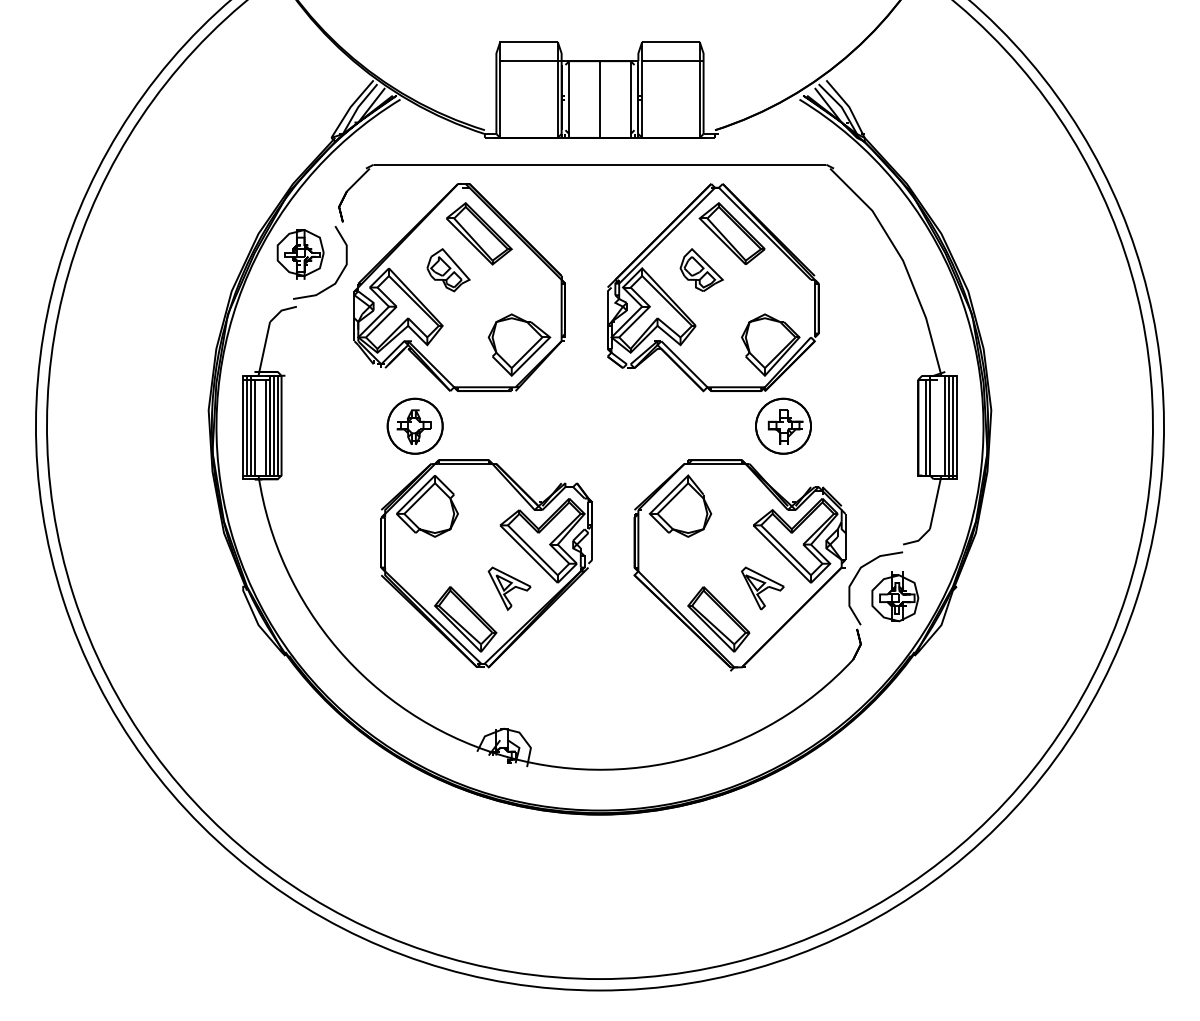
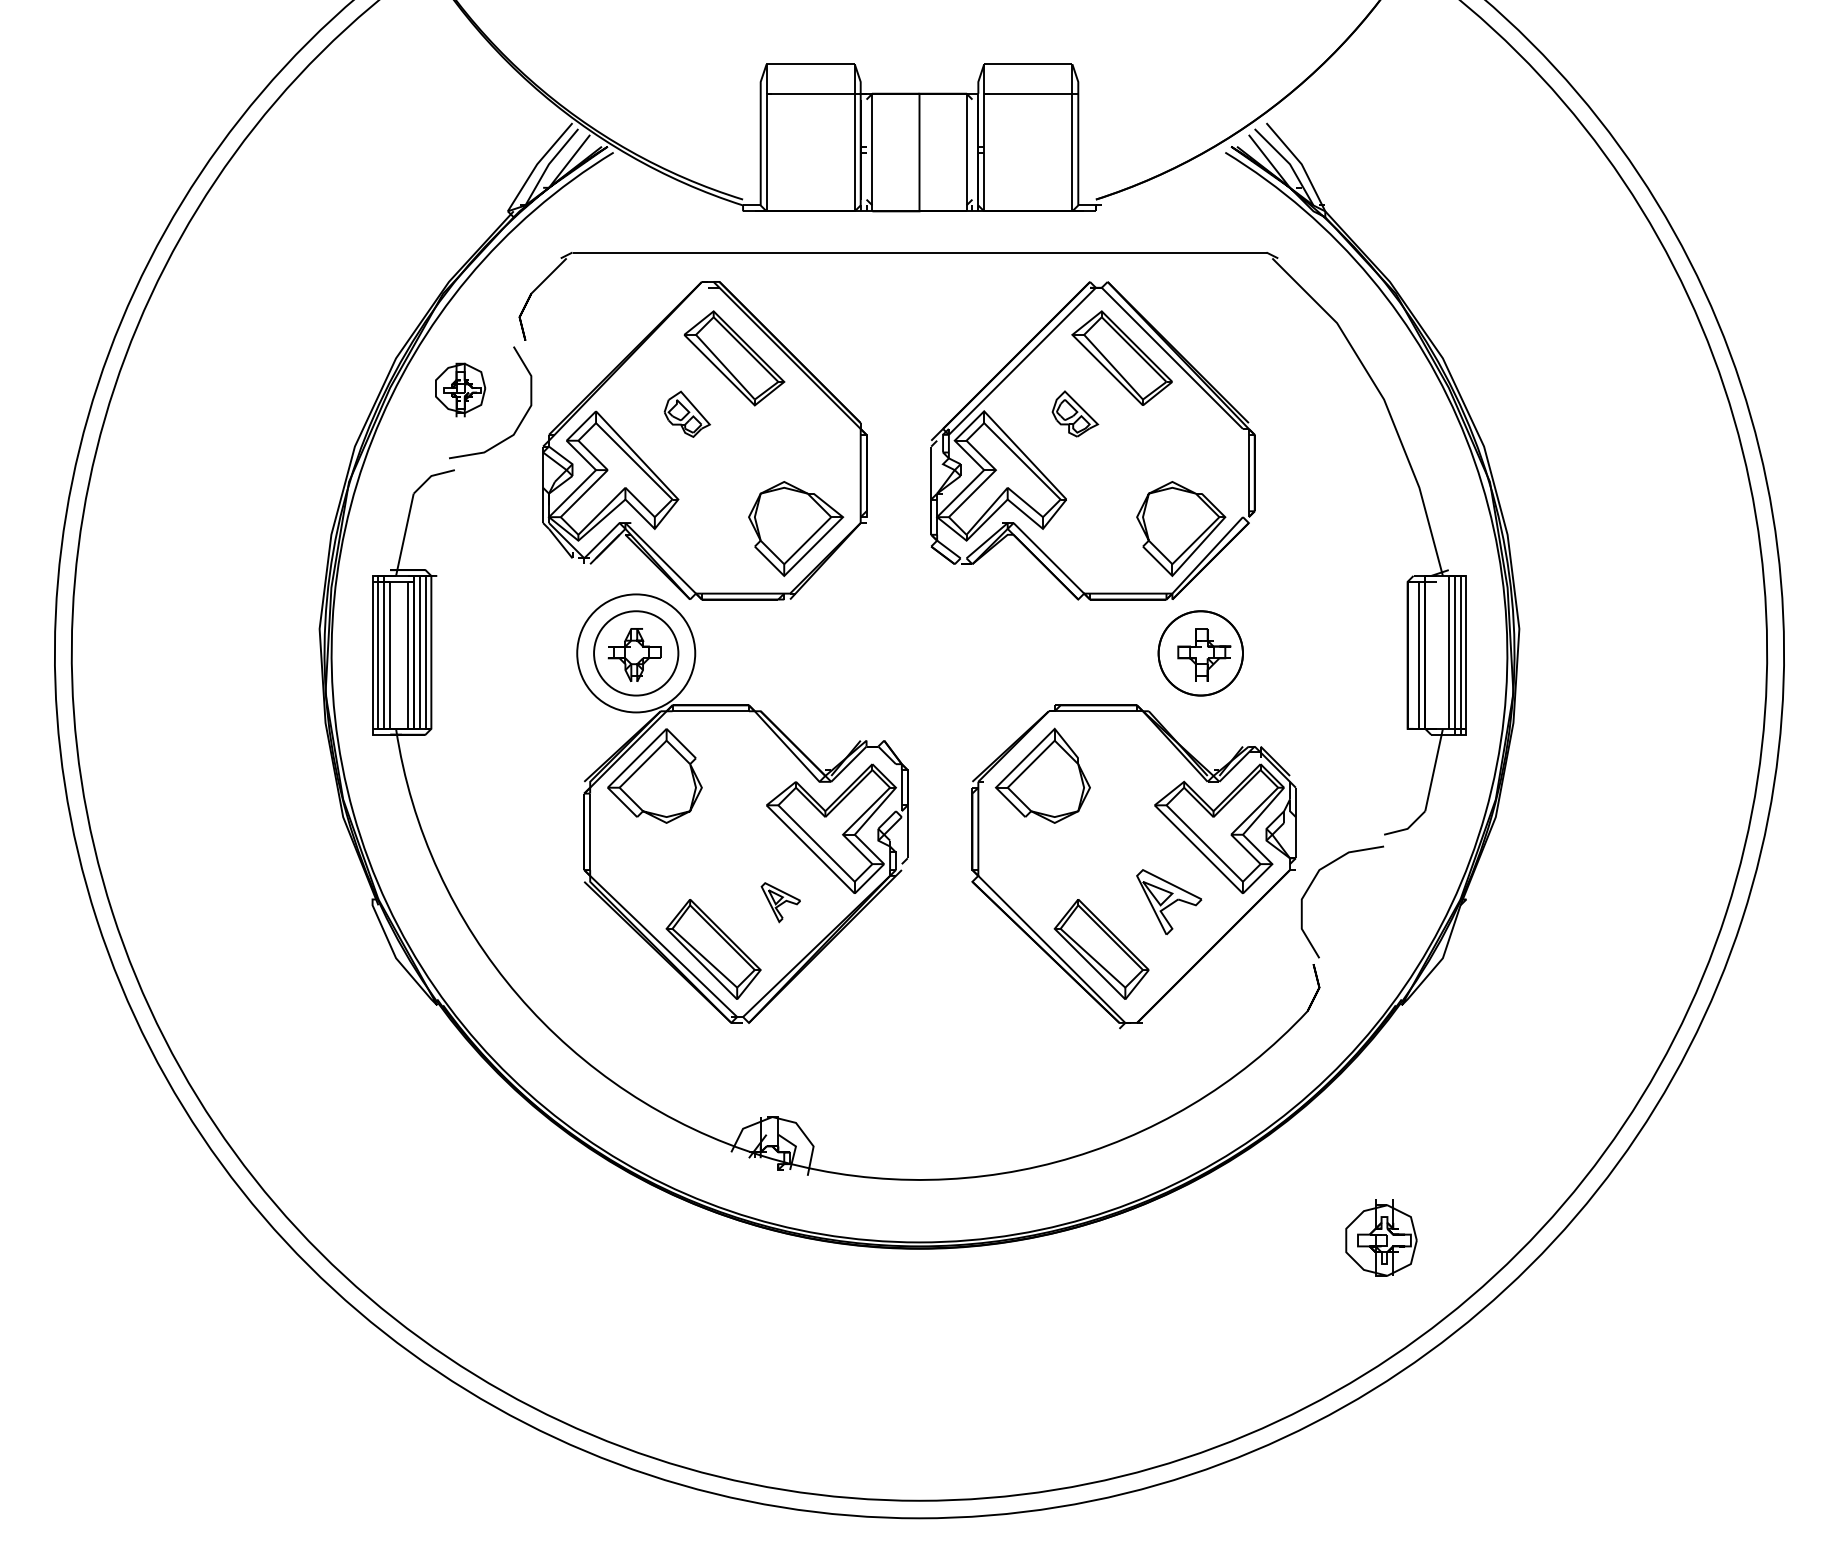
part: (300, 254) -> (460, 390), size x0.7
part: (701, 269) -> (1075, 413), size x0.7
part: (448, 270) -> (687, 414), size x0.7
circle: (414, 425) -> (635, 652), size x1.4
part: (509, 588) -> (780, 902), size x0.6
part: (895, 596) -> (1381, 1237), moved

